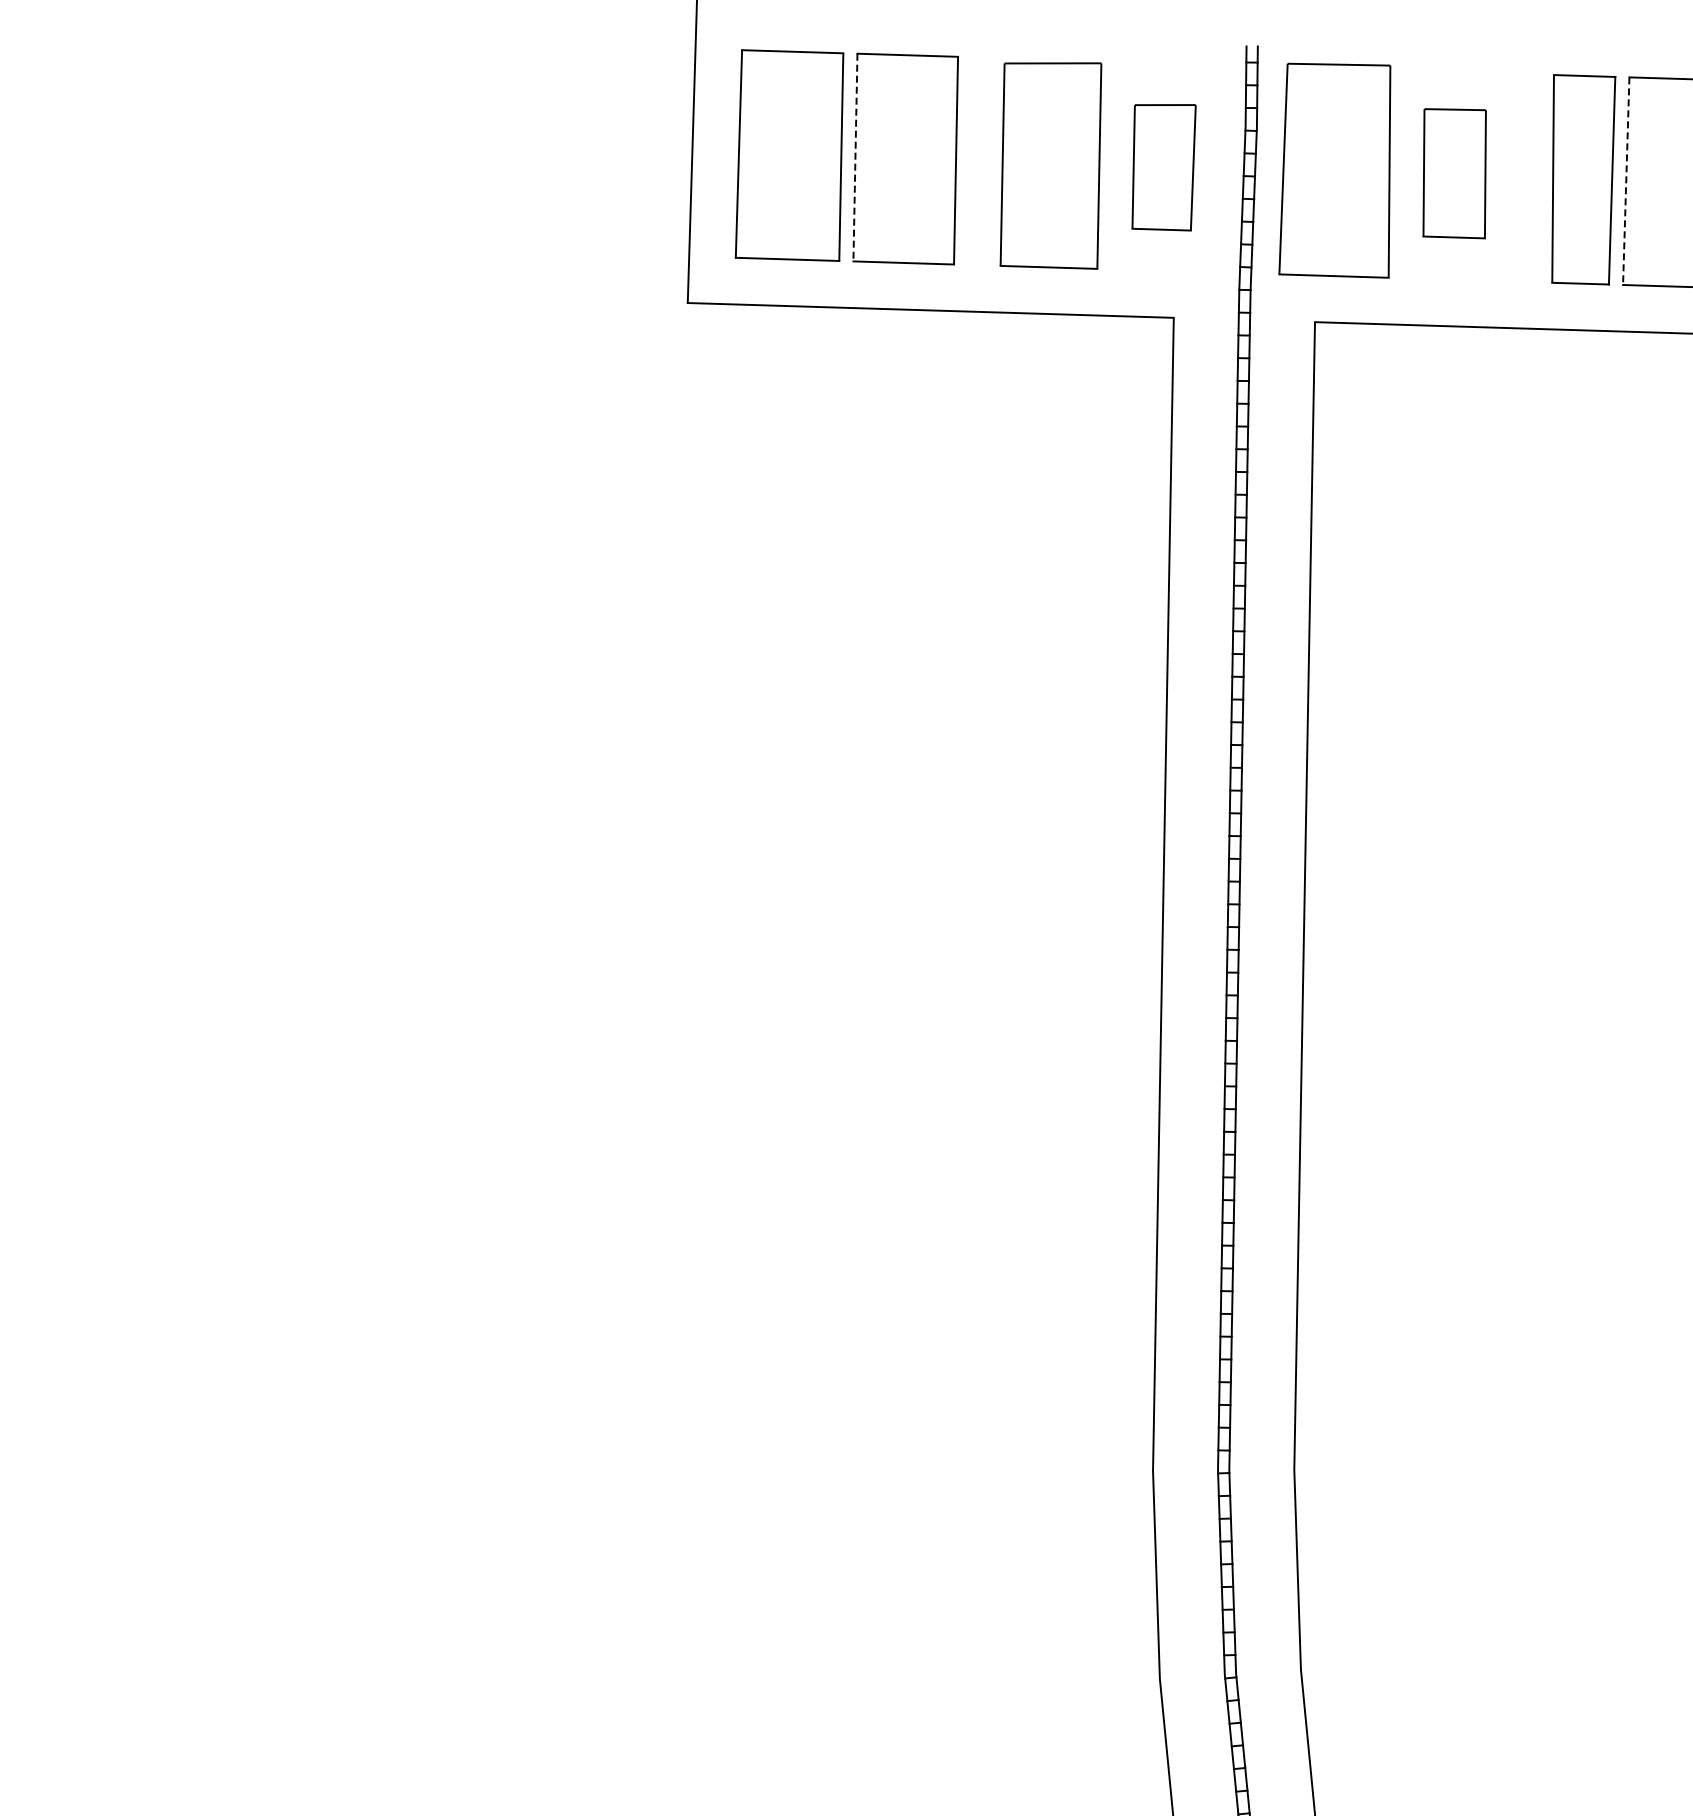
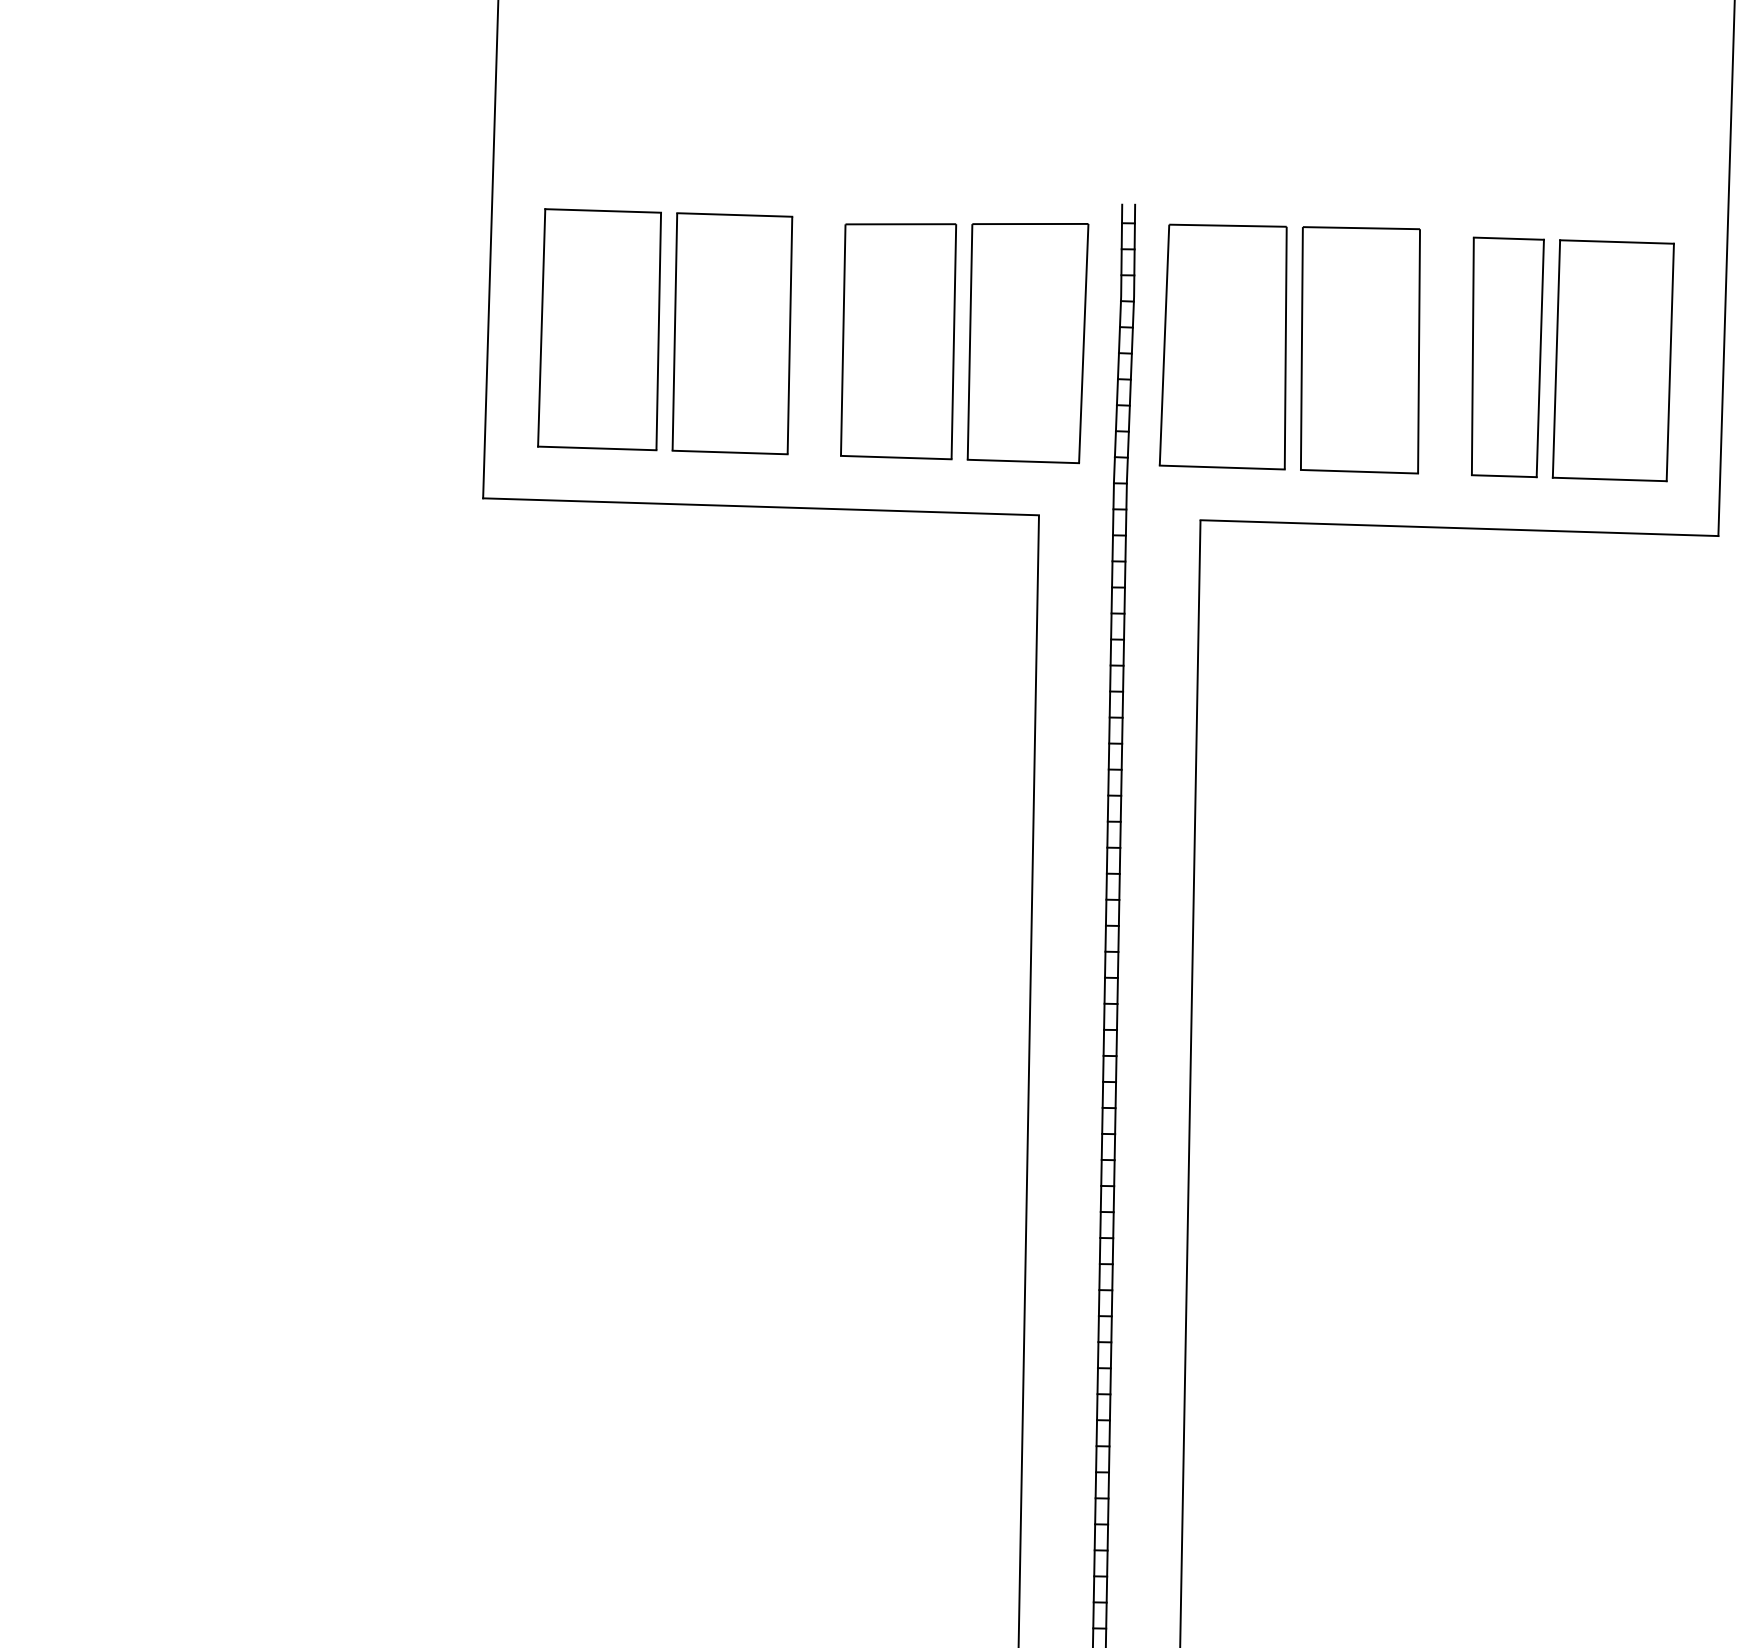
line: (855, 157) -> (674, 331), dashed -> solid
part: (1163, 167) -> (1027, 343), size x1.67
part: (1454, 173) -> (1360, 350), size x1.67
line: (1626, 181) -> (1556, 359), dashed -> solid

